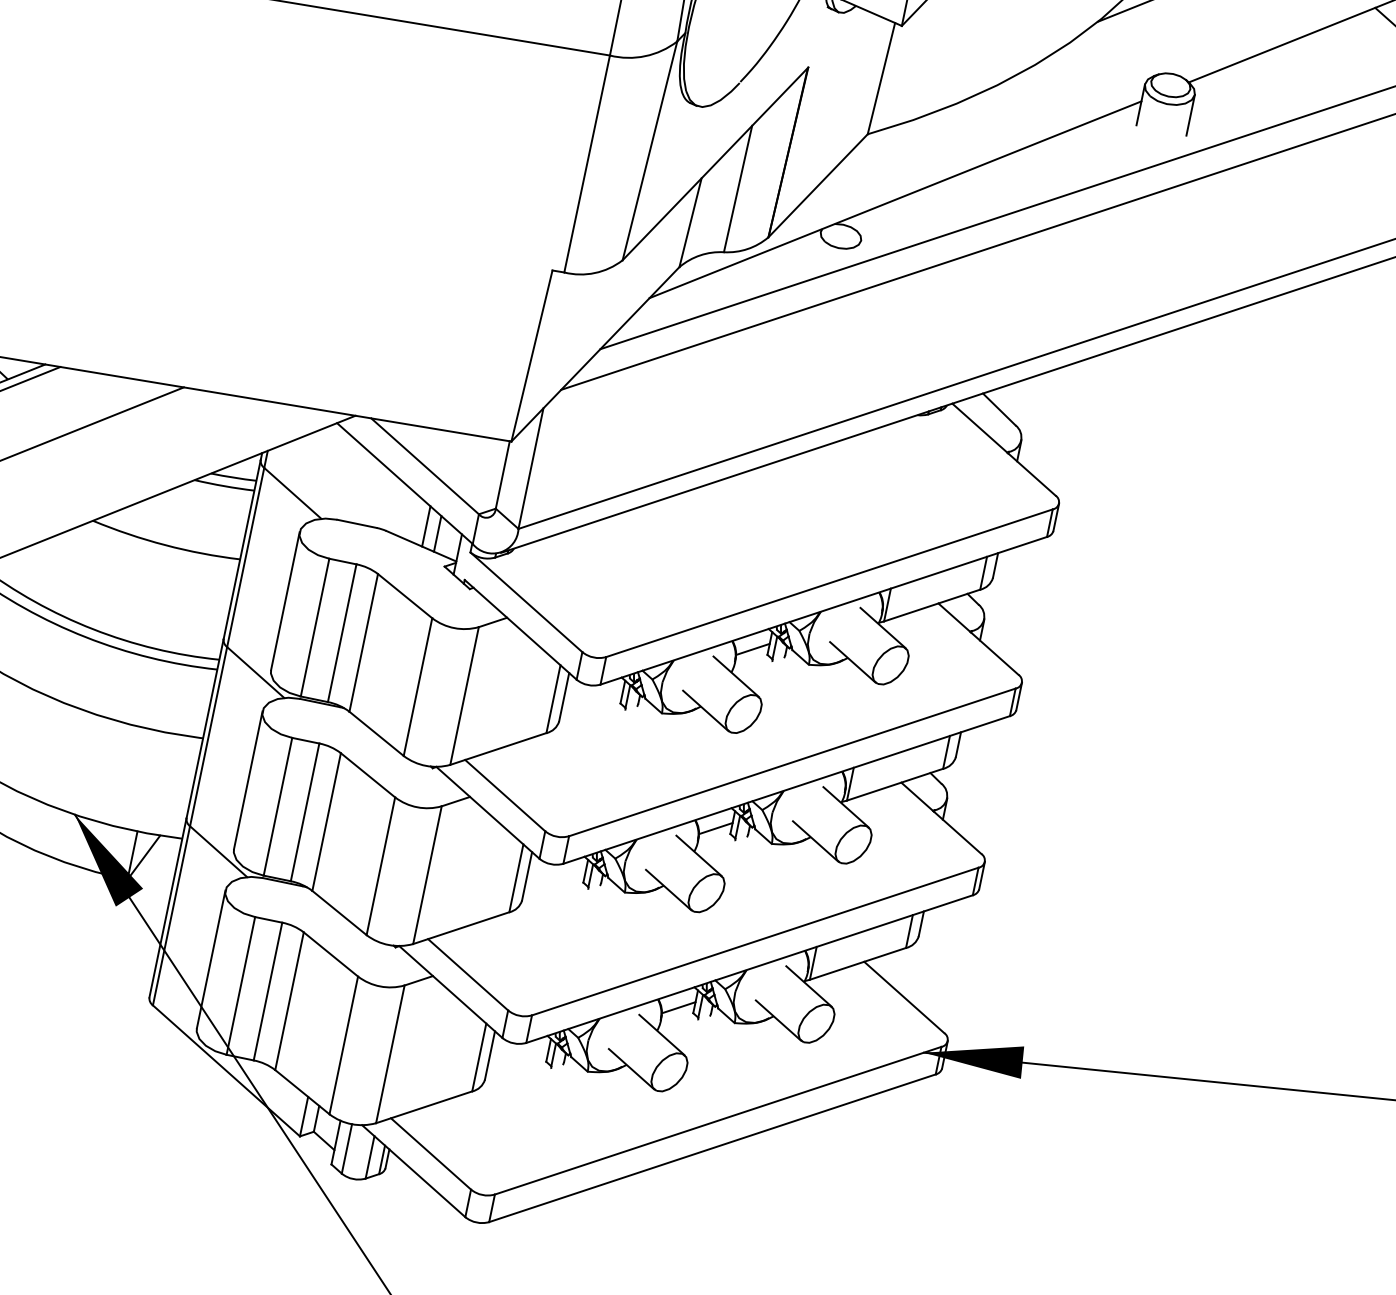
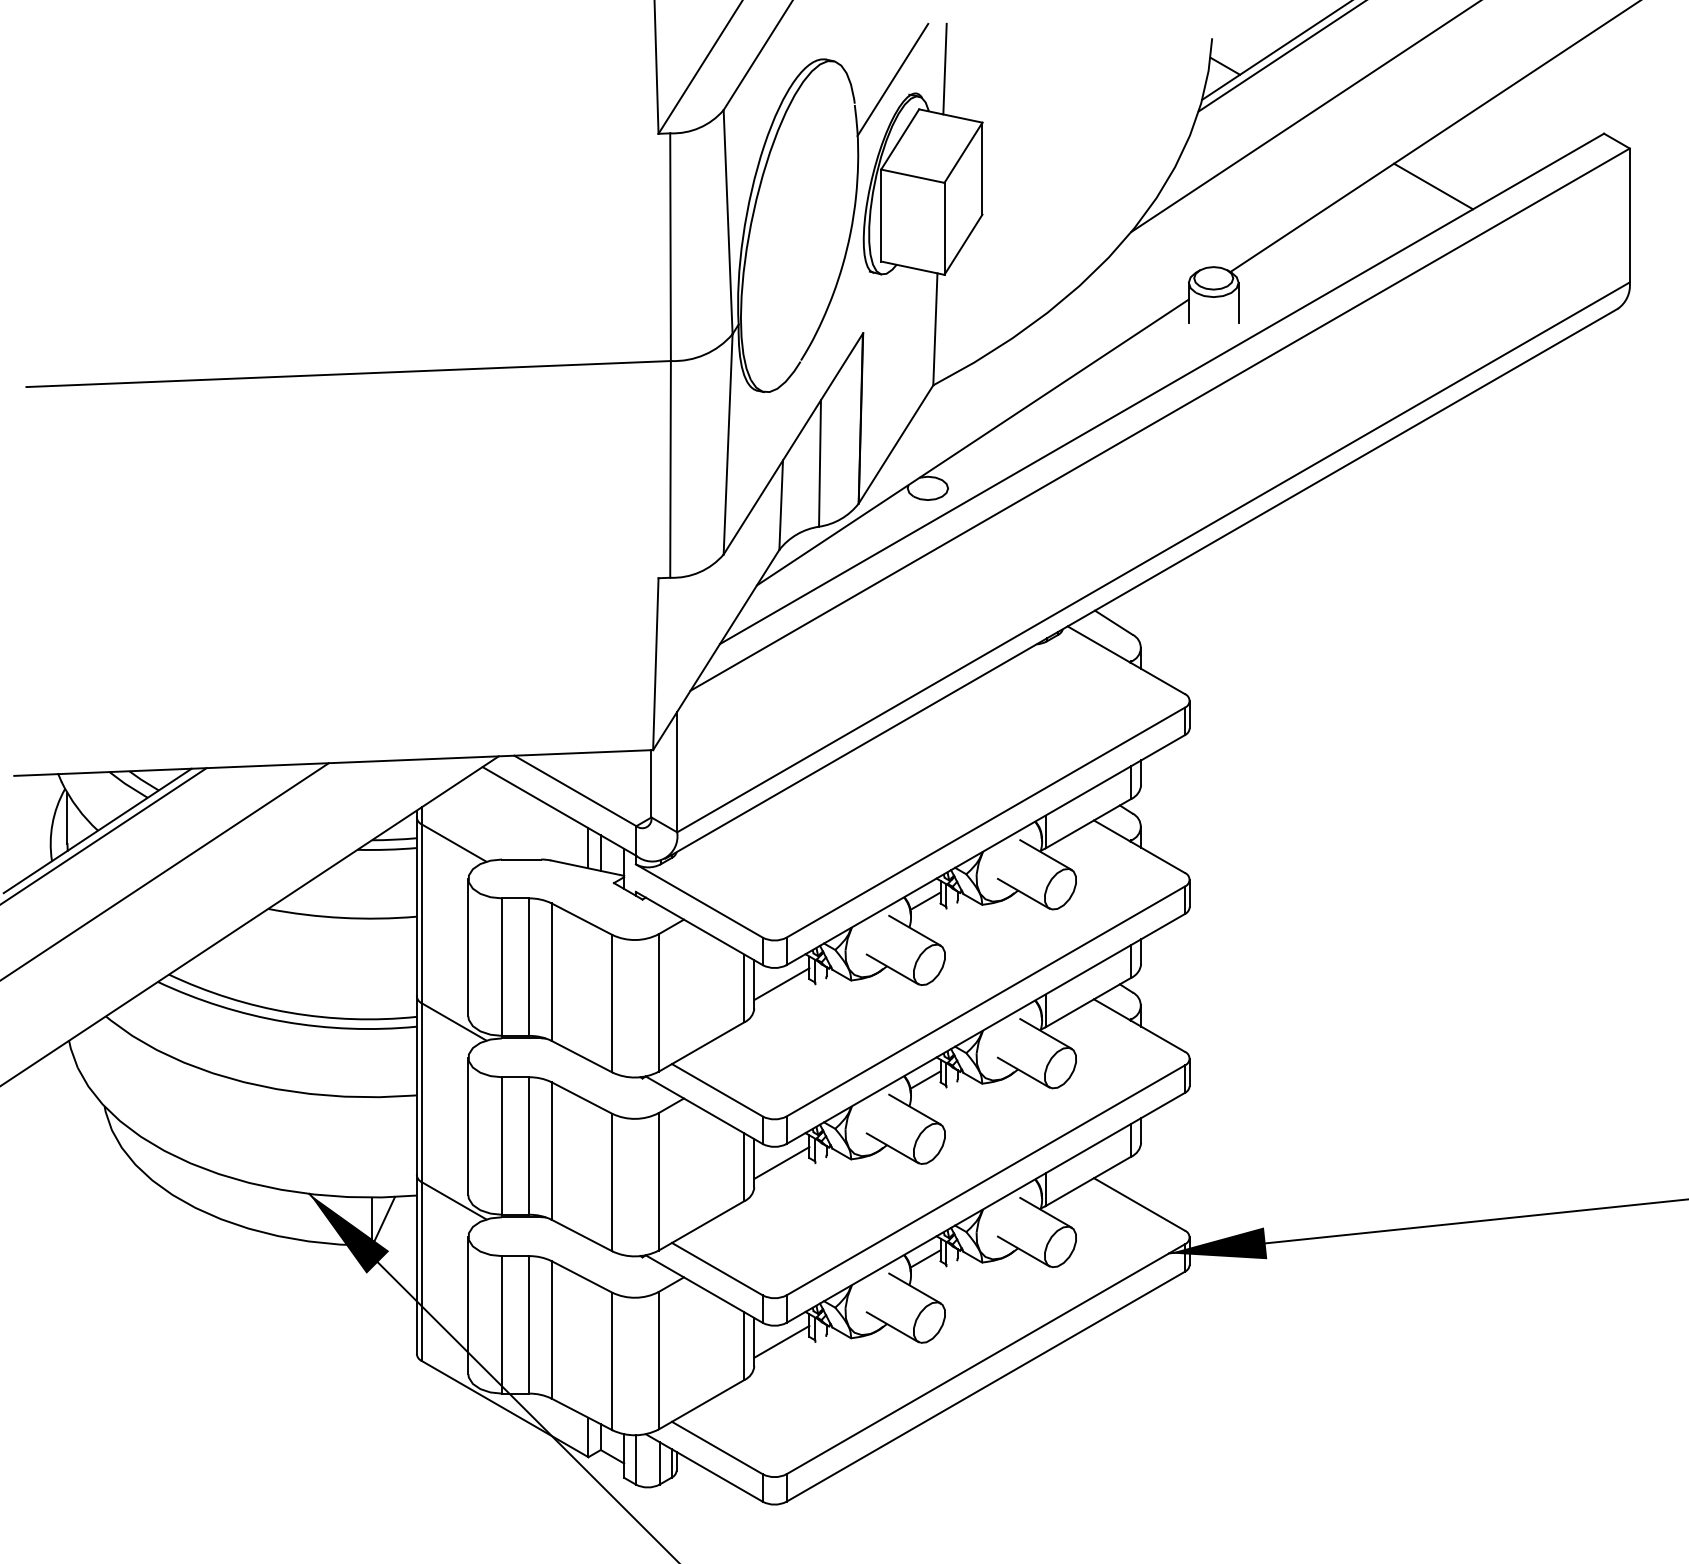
line: (591, 702) -> (781, 984), added
line: (554, 881) -> (781, 1162), added
line: (517, 1060) -> (781, 1341), added

